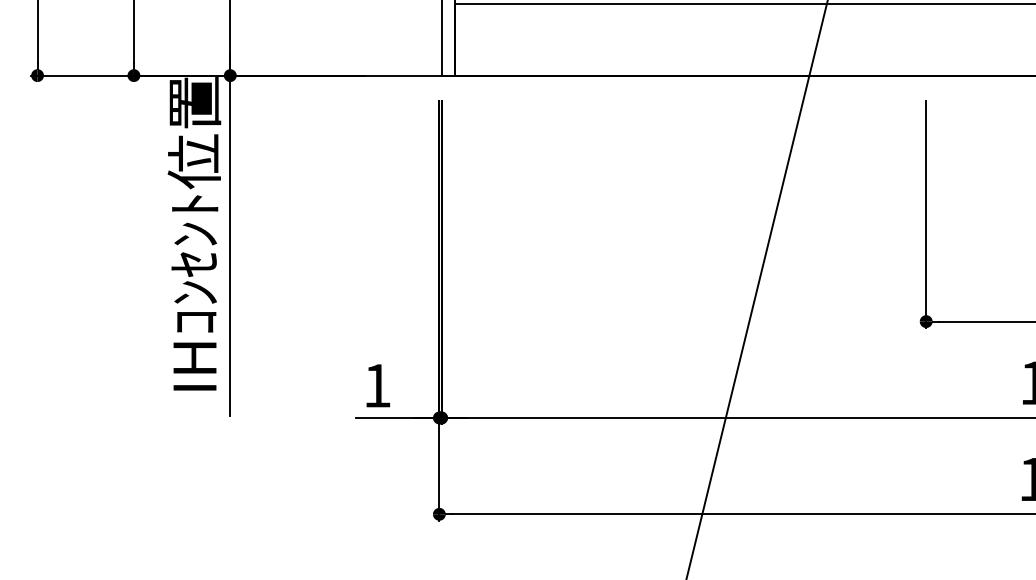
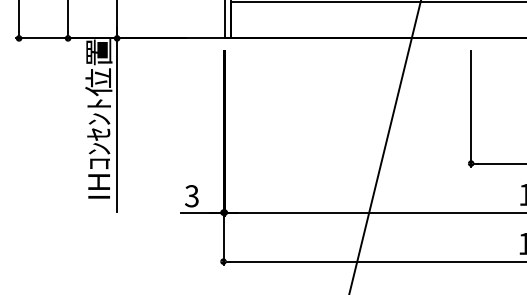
text: (376, 386) -> (191, 196), 1 -> 3

